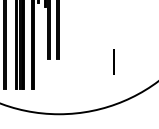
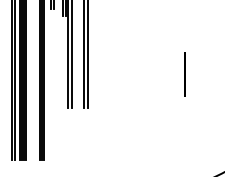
line: (113, 61) -> (184, 73), moved

